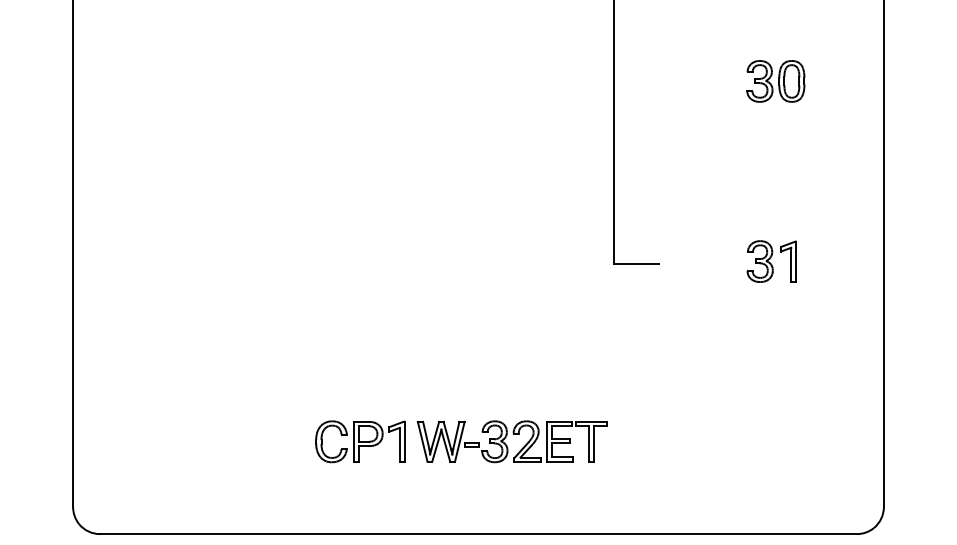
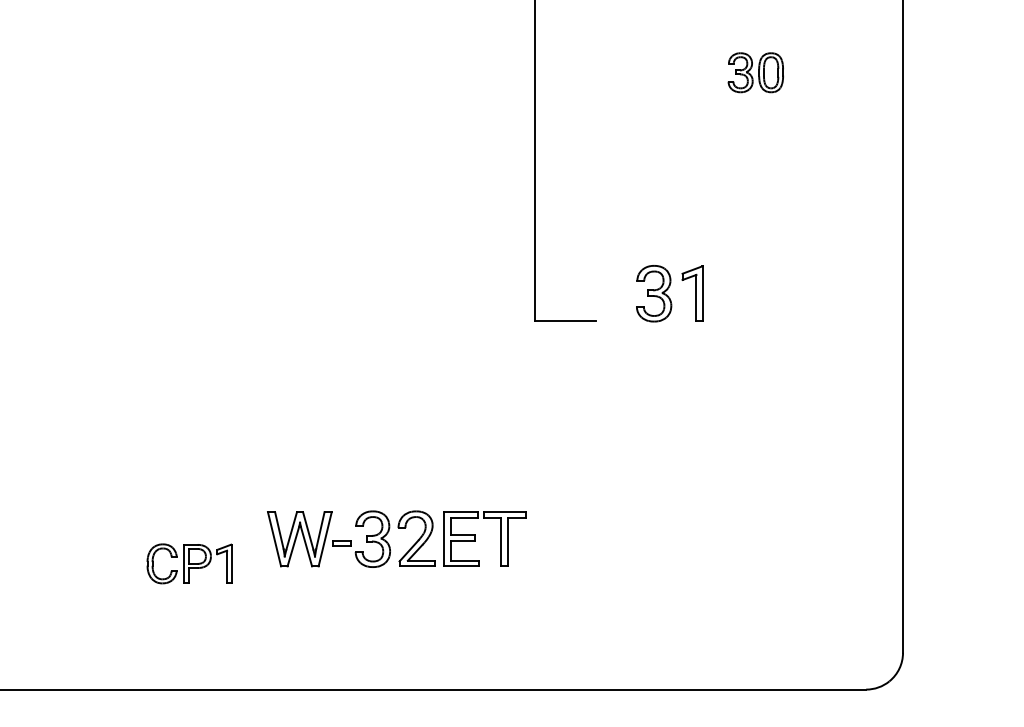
part: (775, 81) -> (755, 72), size x0.7
part: (771, 261) -> (669, 293), moved
part: (360, 441) -> (189, 563), size x0.7
part: (511, 441) -> (395, 538), moved

